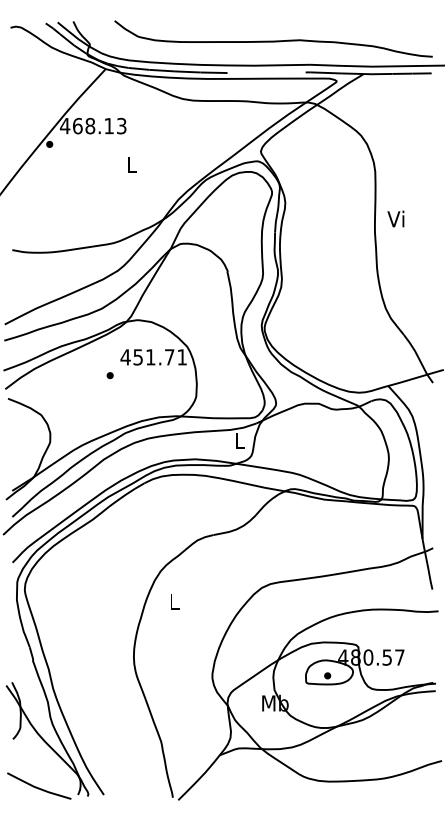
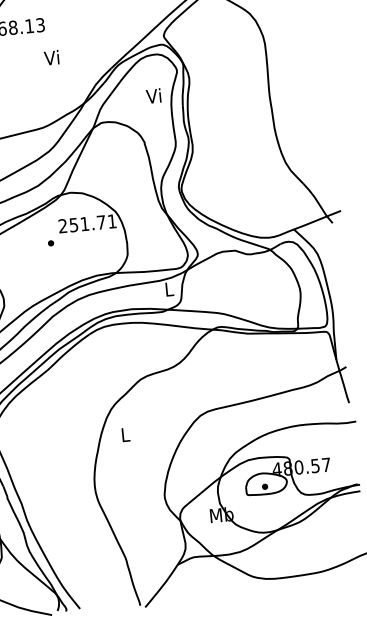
text: (130, 164) -> (51, 57), L -> Vi
text: (395, 218) -> (153, 95), moved
text: (125, 357) -> (62, 226), 451.71 -> 251.71

